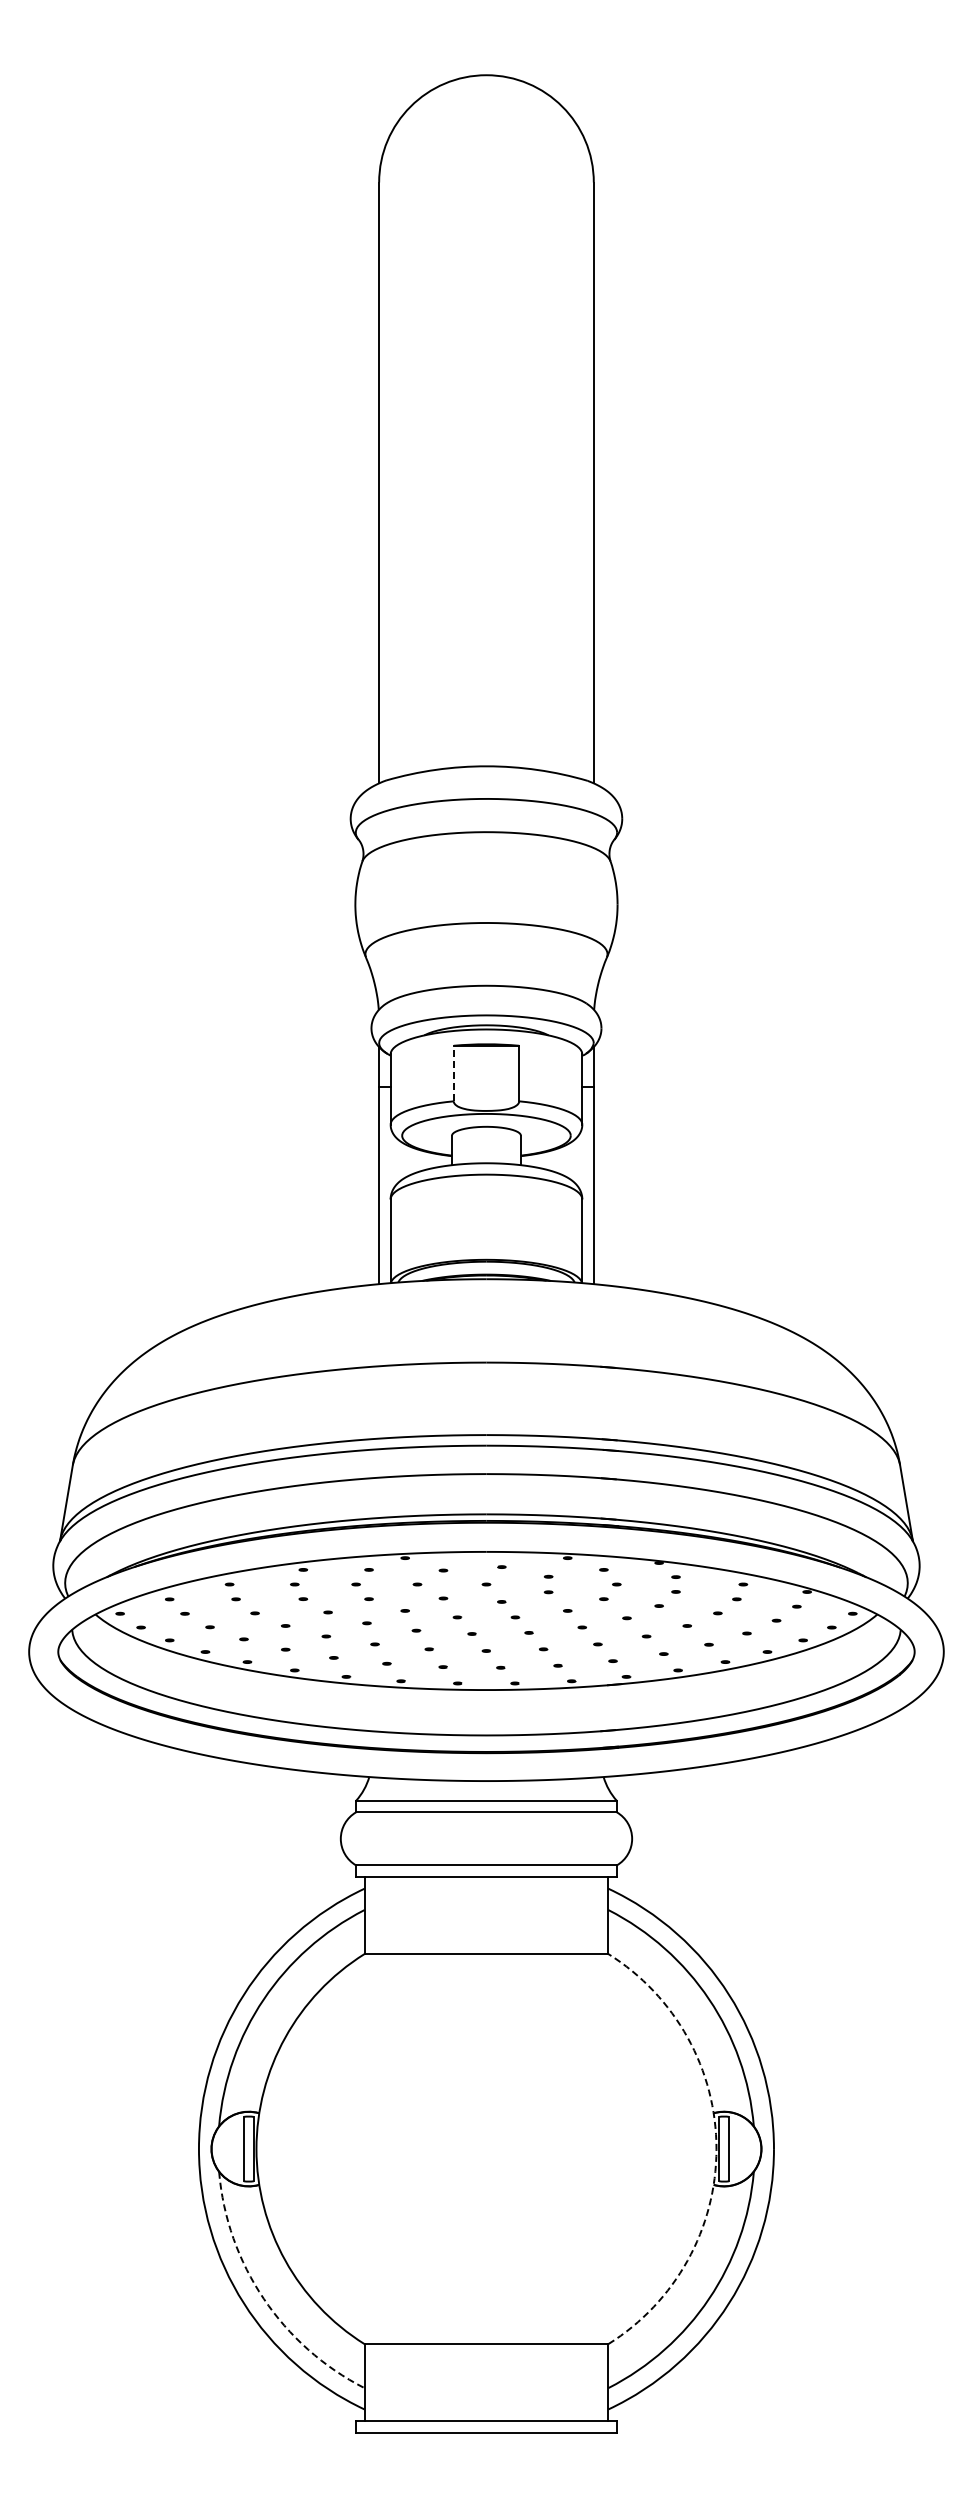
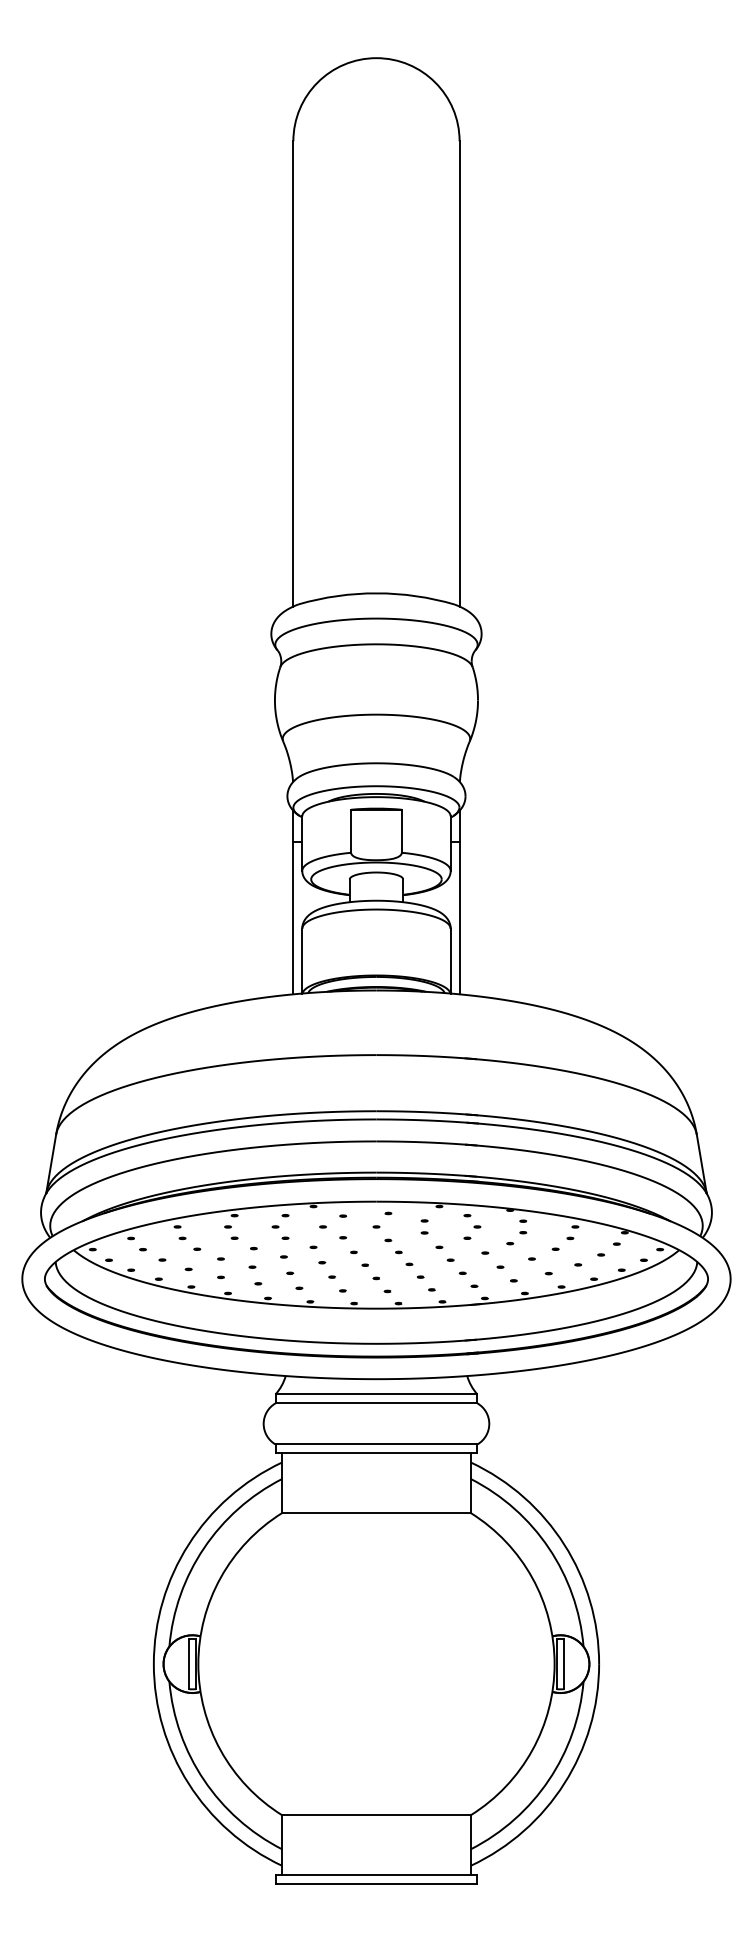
line: (453, 1073) -> (350, 831), dashed -> solid
arc: (716, 2149) -> (554, 1664), dashed -> solid
arc: (263, 2298) -> (203, 1779), dashed -> solid

